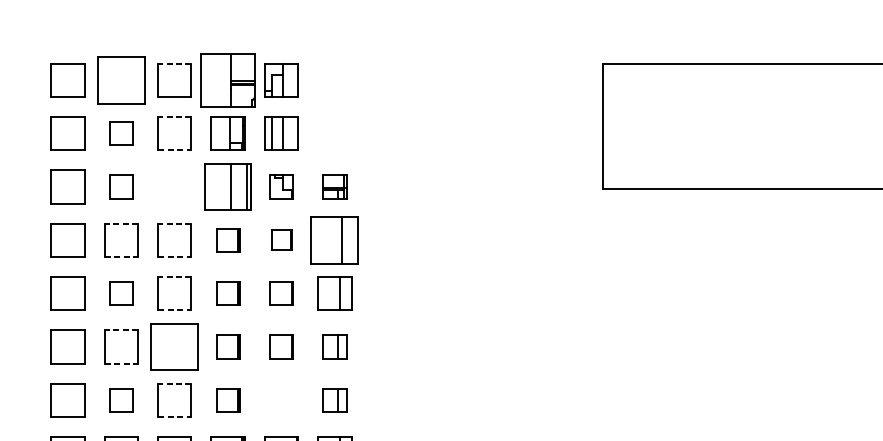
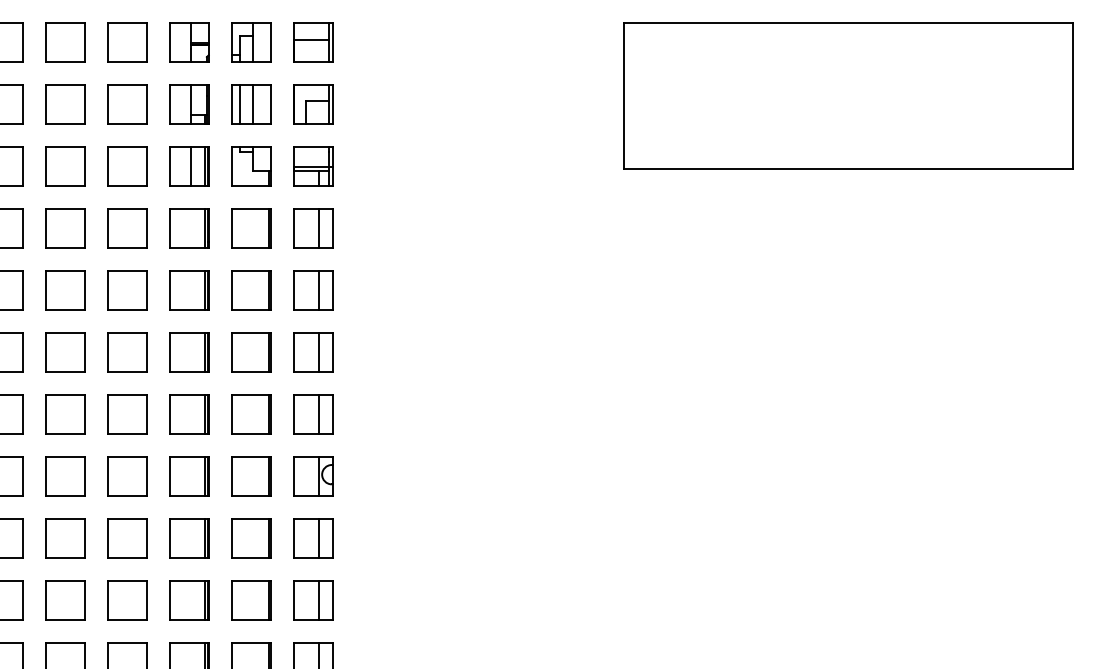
line: (174, 63) -> (126, 22), dashed -> solid
part: (121, 80) -> (65, 42), size x0.71
part: (228, 80) -> (189, 42), size x0.62
part: (334, 80) -> (313, 42), added
line: (174, 116) -> (126, 84), dashed -> solid
part: (121, 133) -> (65, 104), size x1.43
part: (334, 133) -> (313, 104), added
line: (174, 150) -> (127, 123), dashed -> solid
part: (121, 187) -> (65, 166), size x1.43
part: (174, 187) -> (127, 166), added
part: (228, 187) -> (189, 166), size x0.71
part: (281, 187) -> (251, 166), size x1.43
part: (334, 187) -> (313, 166), size x1.43
line: (120, 223) -> (64, 208), dashed -> solid
line: (174, 223) -> (126, 208), dashed -> solid
part: (228, 240) -> (189, 228), size x1.43
part: (281, 240) -> (251, 228), size x1.67
part: (334, 240) -> (313, 228), size x0.71
line: (121, 256) -> (65, 247), dashed -> solid
line: (174, 256) -> (127, 247), dashed -> solid
line: (174, 276) -> (126, 270), dashed -> solid
part: (121, 293) -> (65, 290), size x1.43
part: (228, 293) -> (189, 290), size x1.43
part: (281, 293) -> (251, 290), size x1.43
line: (174, 310) -> (127, 309), dashed -> solid
line: (120, 329) -> (64, 332), dashed -> solid
part: (174, 347) -> (127, 352), size x0.71
part: (228, 347) -> (189, 352), size x1.43
part: (281, 347) -> (251, 352), size x1.43
part: (334, 347) -> (313, 352), size x1.43
line: (121, 363) -> (65, 371), dashed -> solid
line: (174, 383) -> (126, 394), dashed -> solid
part: (121, 400) -> (65, 414), size x1.43
part: (228, 400) -> (189, 414), size x1.43
part: (281, 400) -> (251, 414), added
part: (334, 400) -> (313, 414), size x1.43
line: (174, 416) -> (127, 433), dashed -> solid

